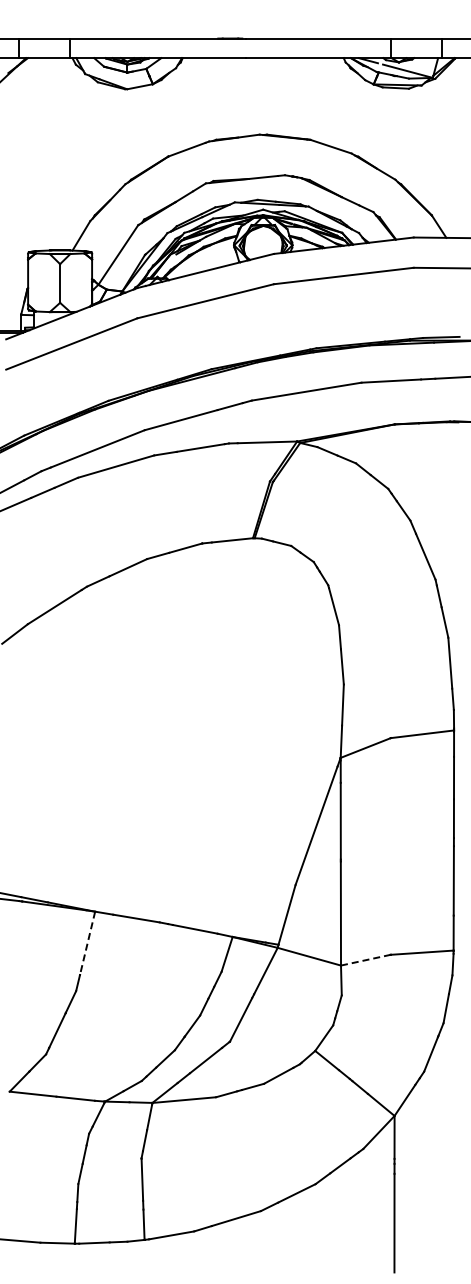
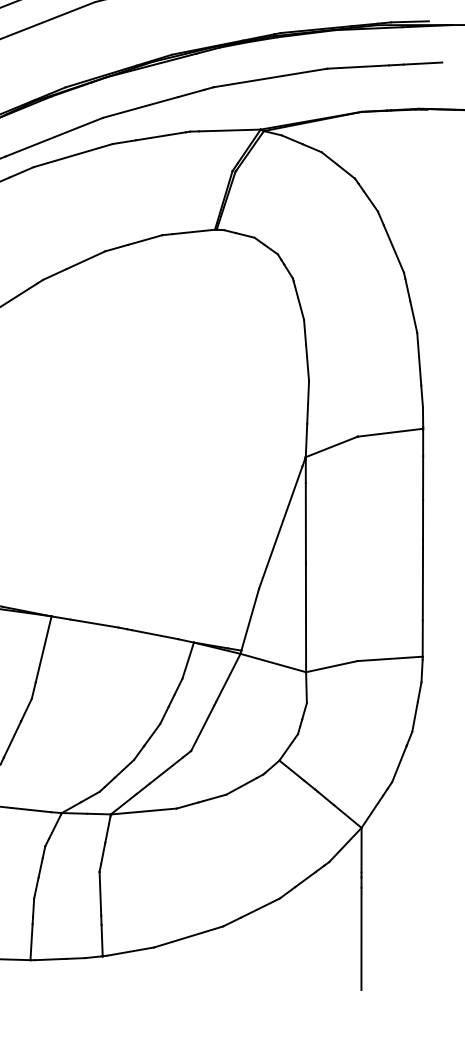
line: (87, 943) -> (43, 649), dashed -> solid
line: (366, 960) -> (332, 666), dashed -> solid

